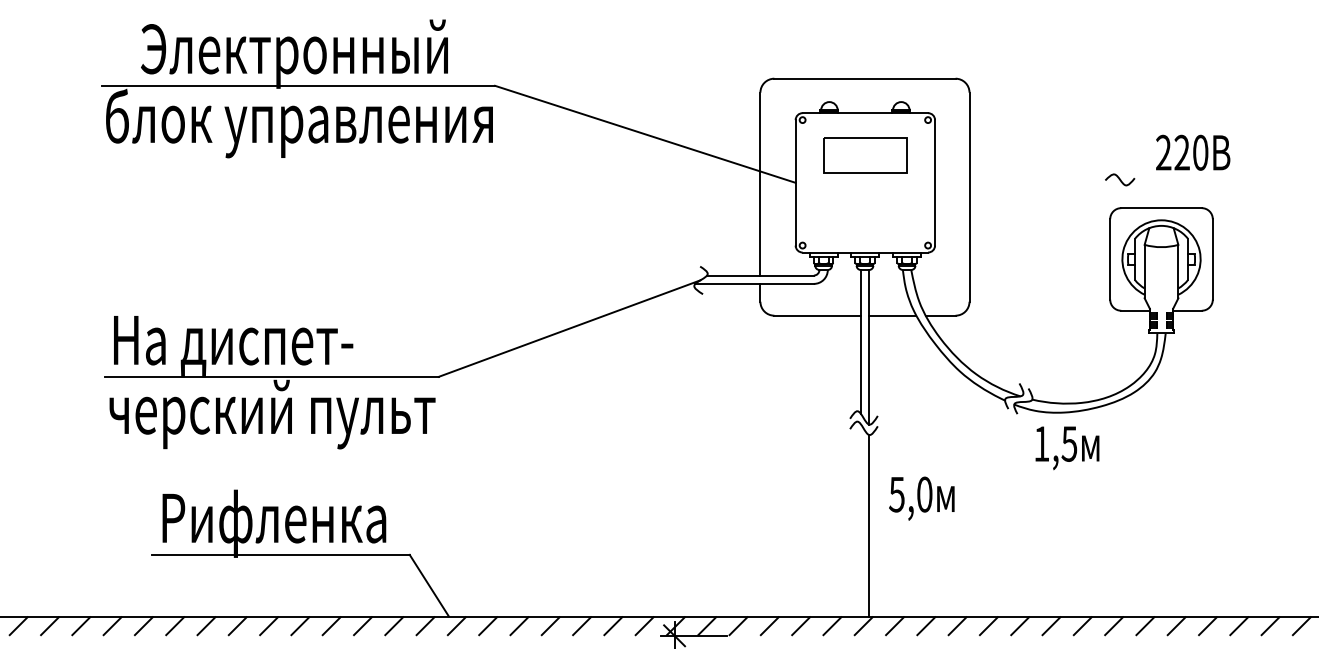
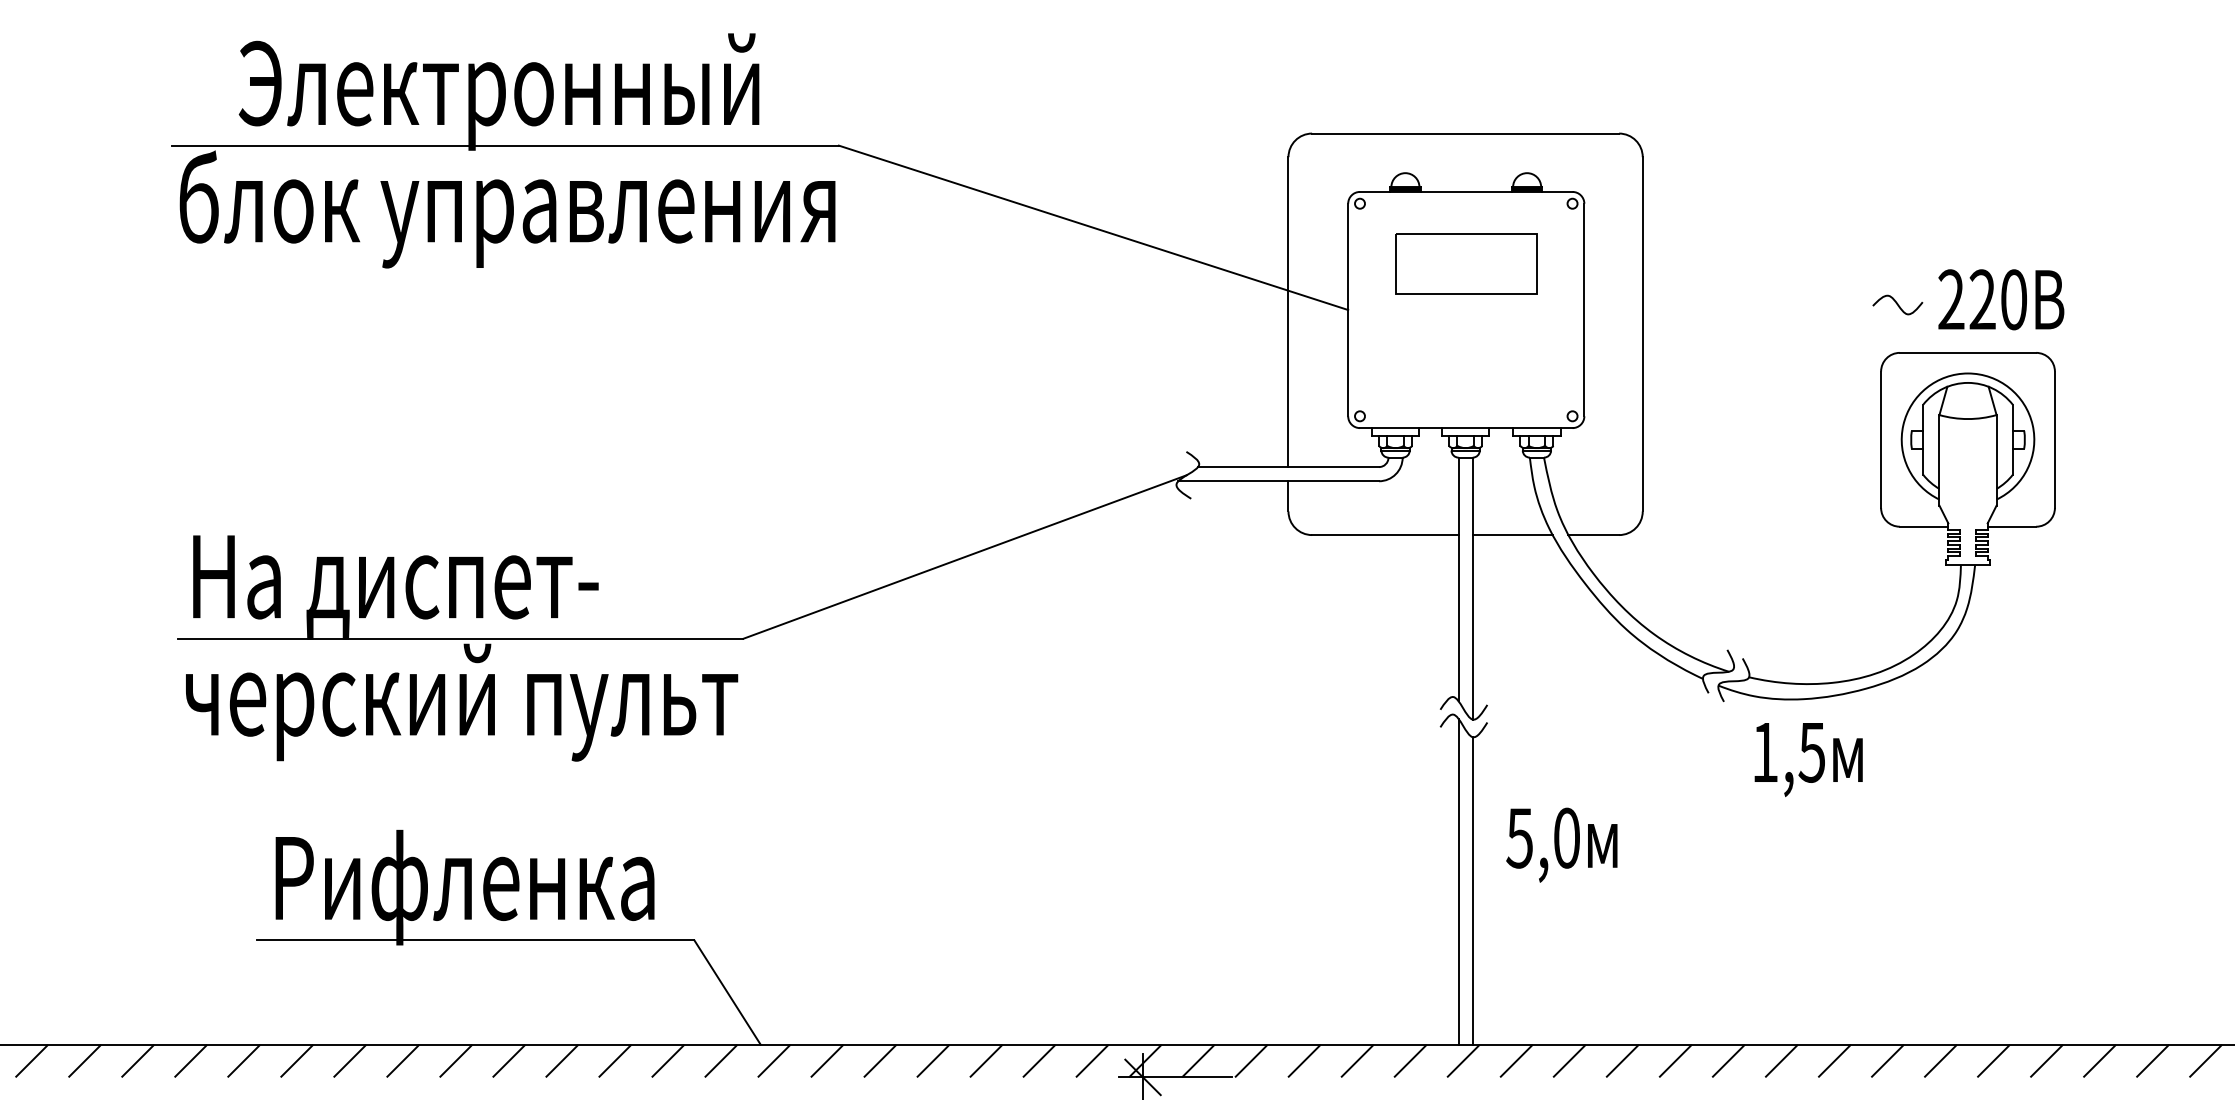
text: (1193, 152) -> (2001, 299), moved
line: (860, 520) -> (1458, 882), added

